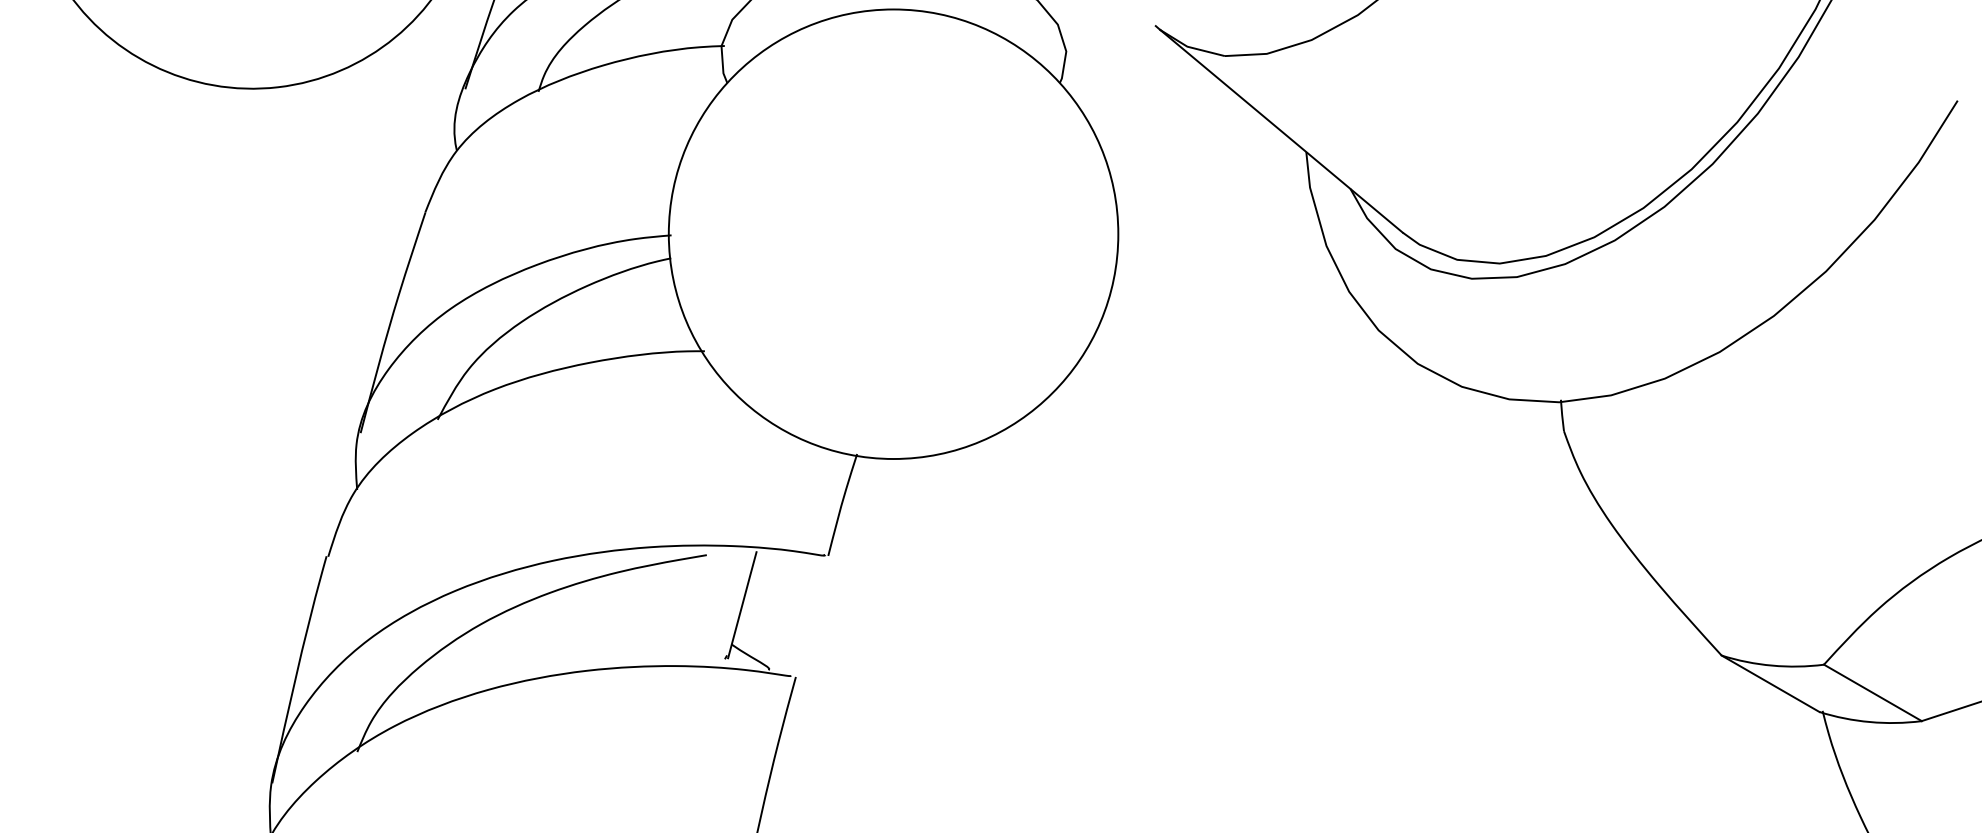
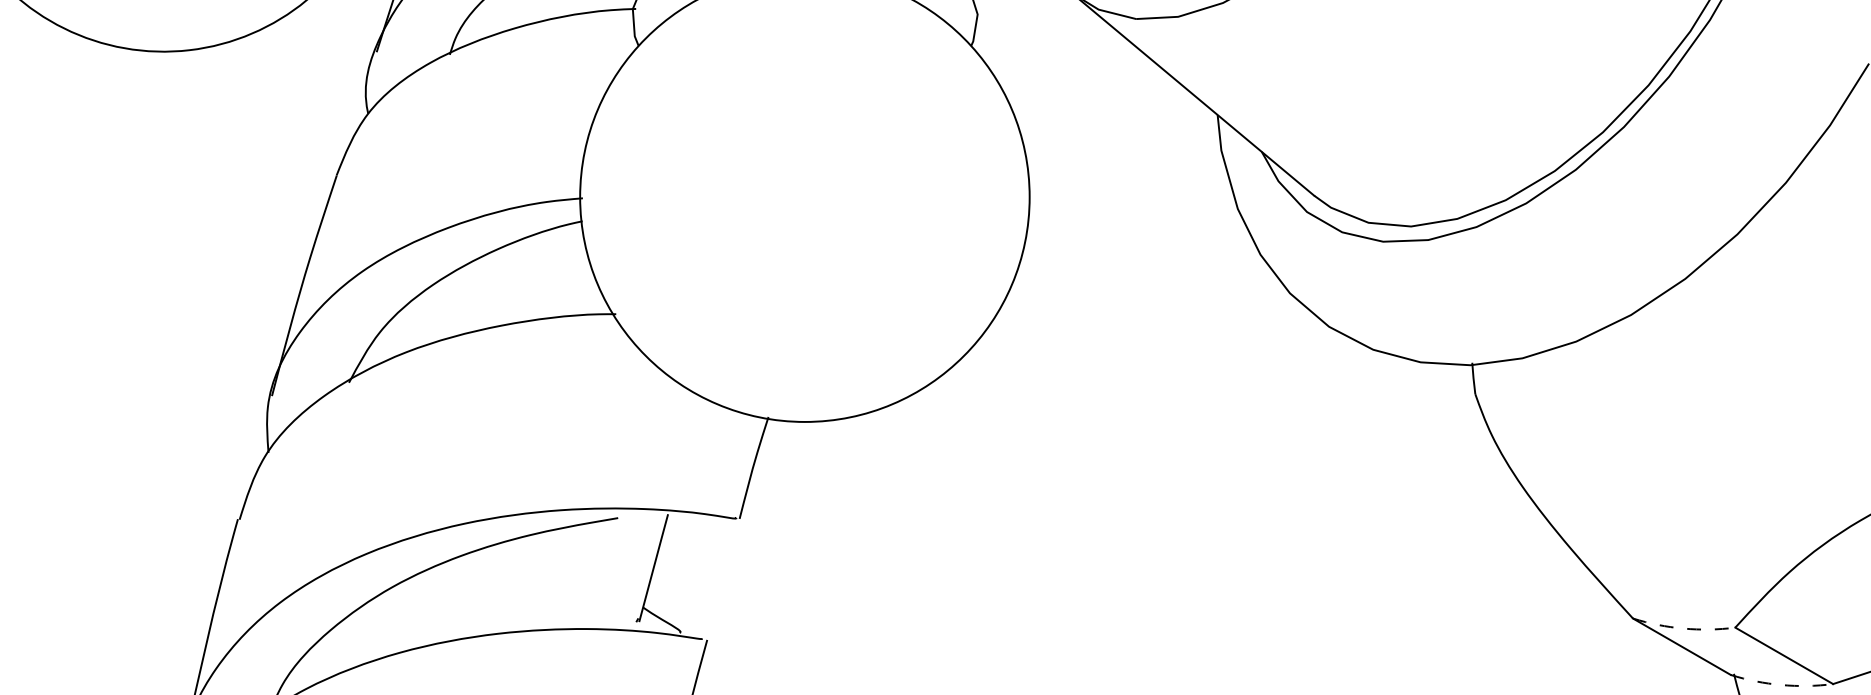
arc: (1772, 665) -> (1683, 628), solid -> dashed
arc: (1870, 722) -> (1781, 685), solid -> dashed

